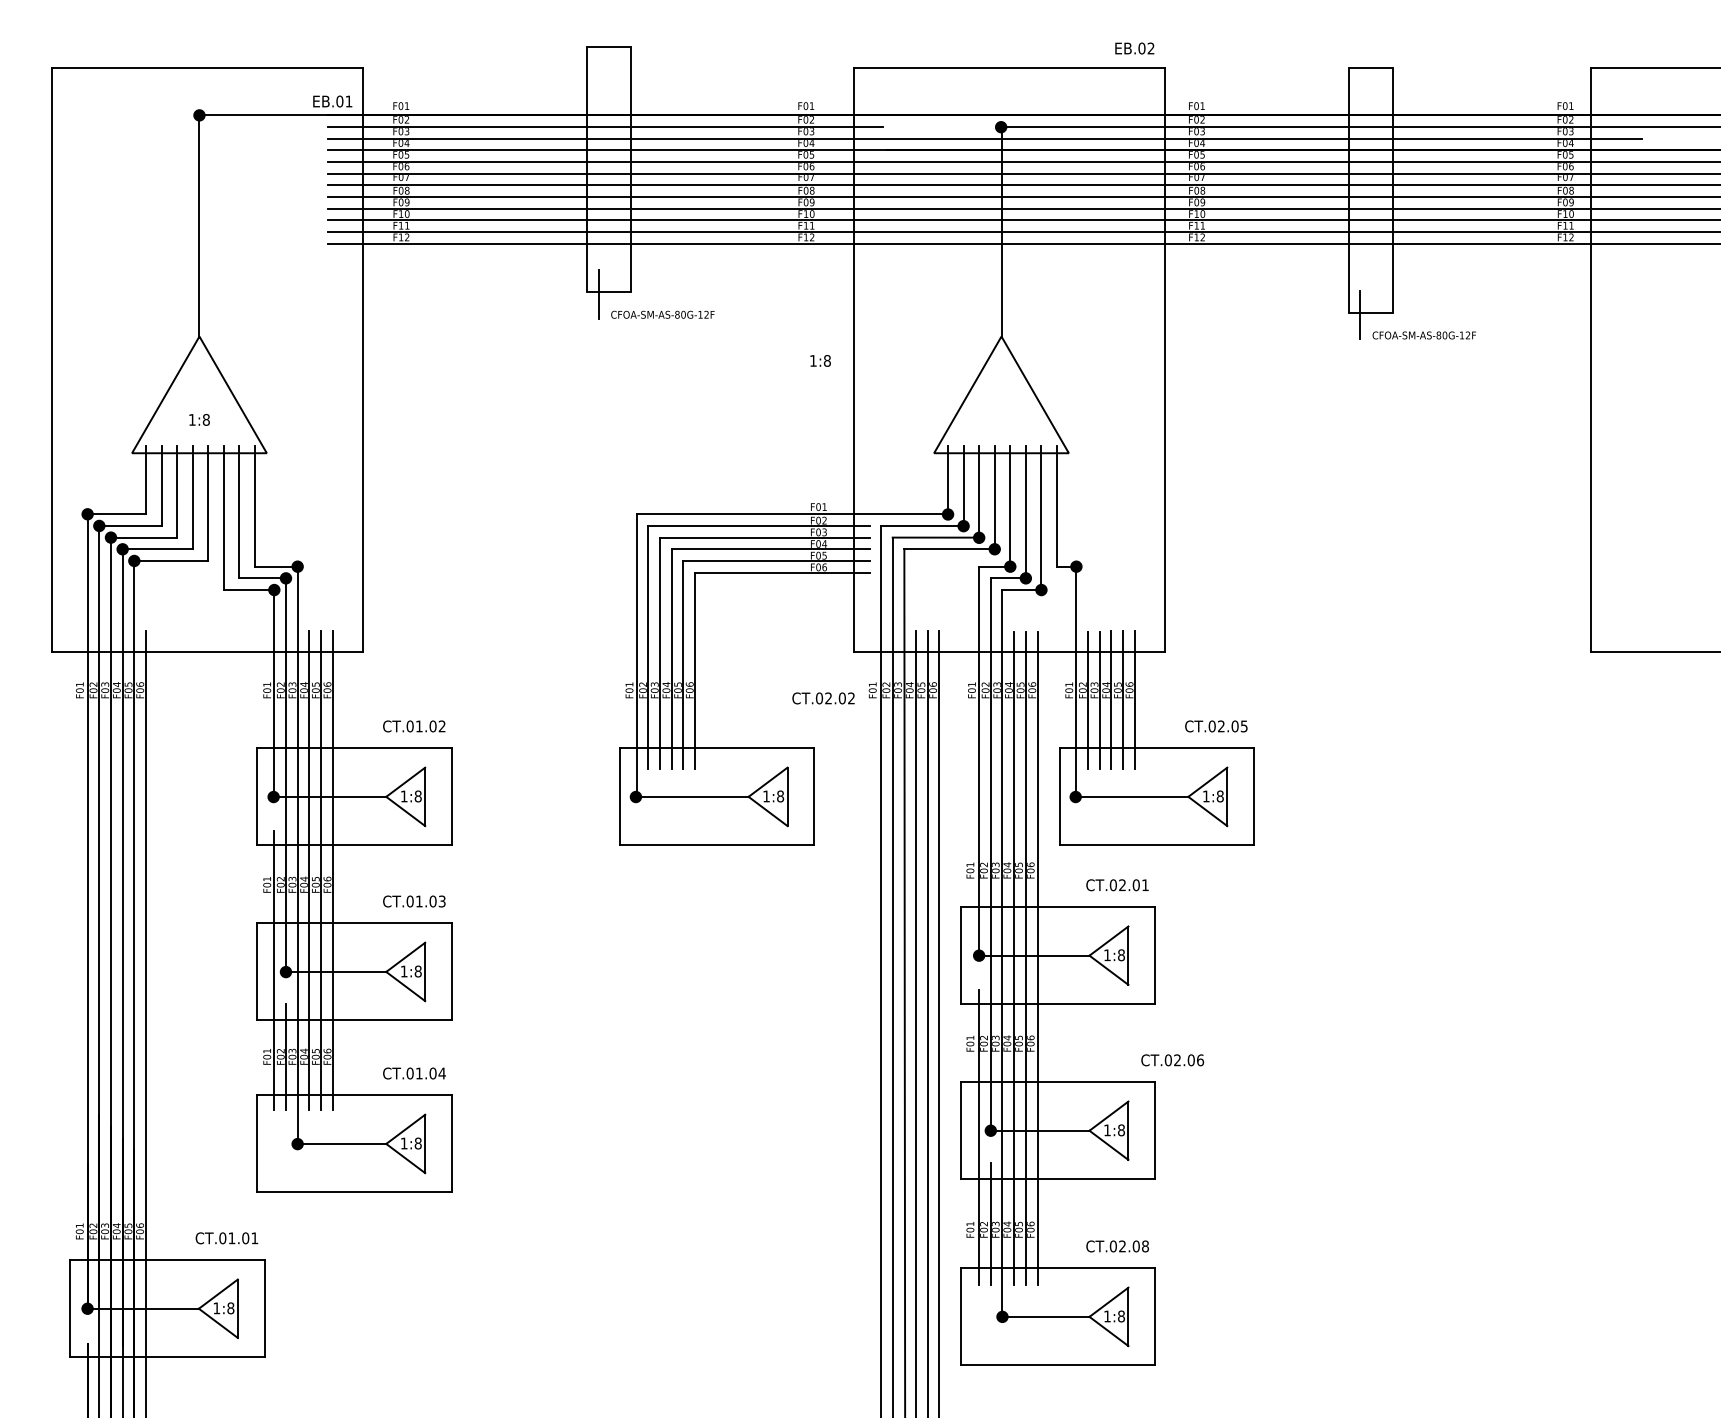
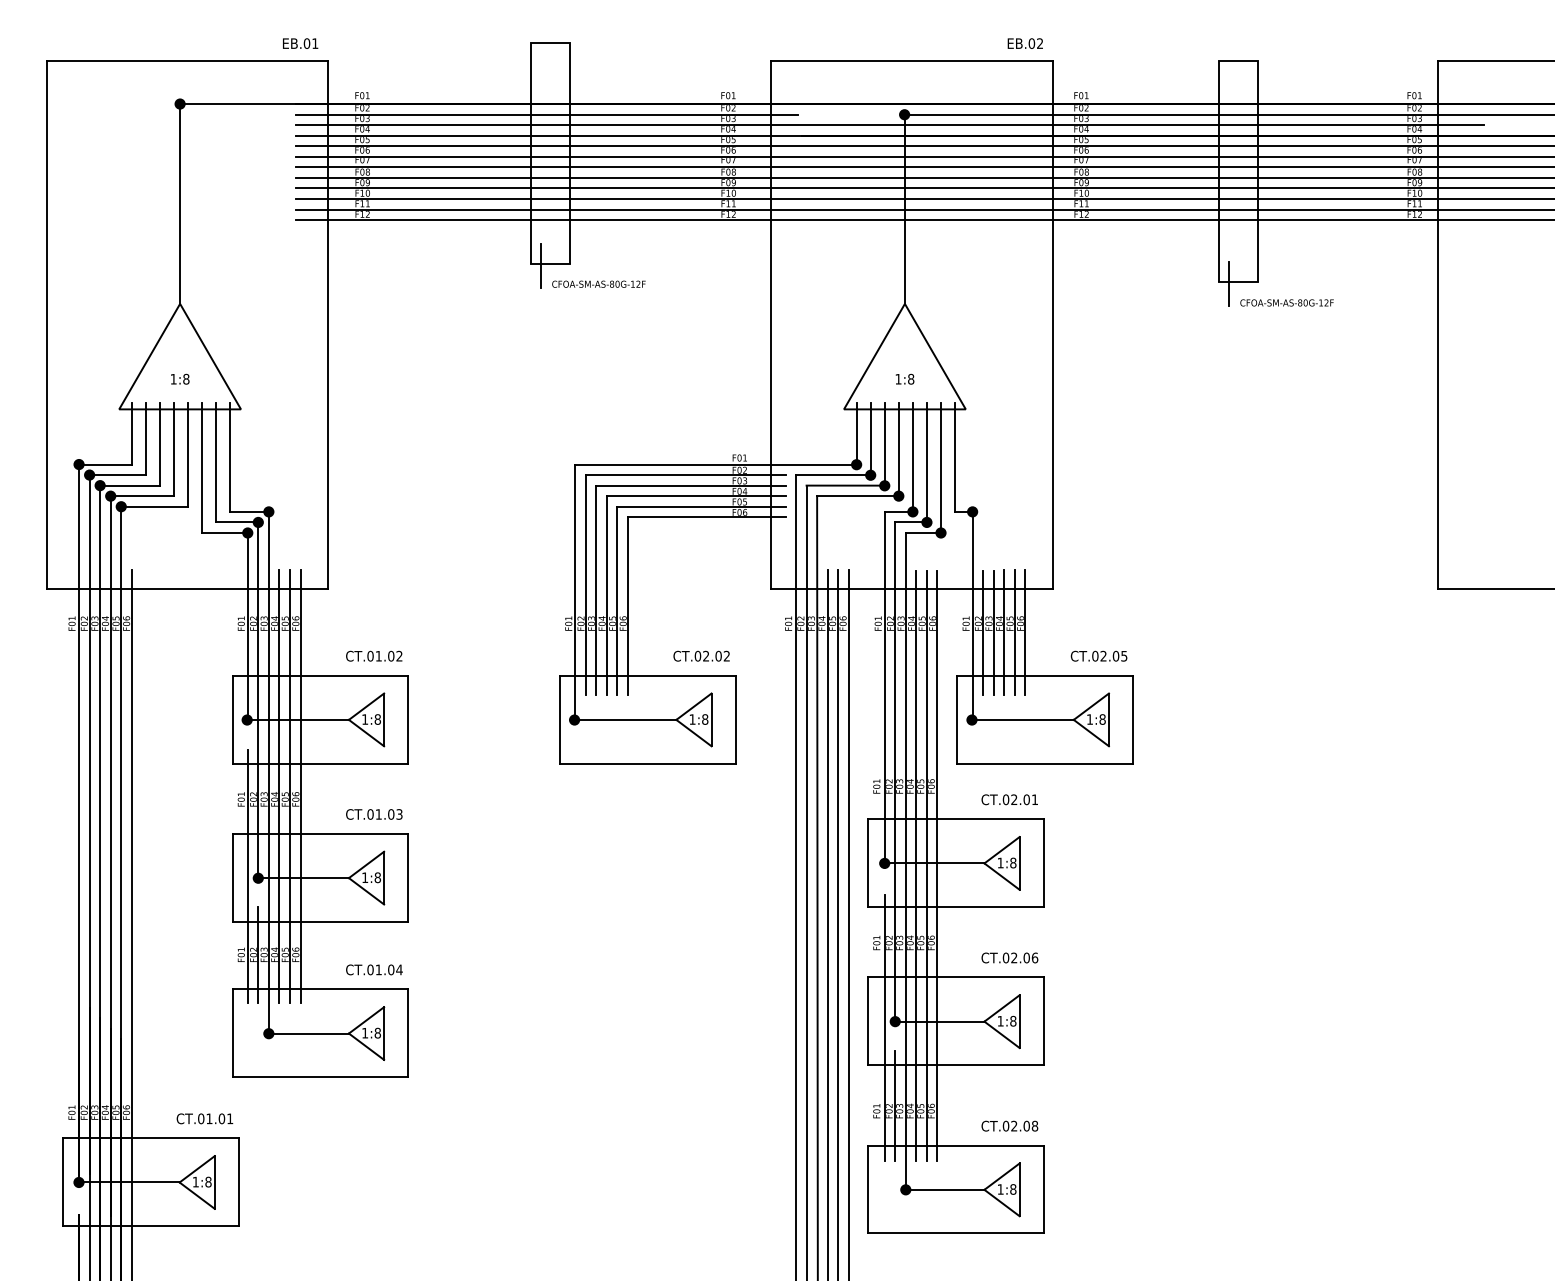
text: (332, 101) -> (300, 43), moved
text: (820, 360) -> (904, 378), moved
text: (823, 698) -> (701, 656), moved
text: (1172, 1060) -> (1009, 958), moved

